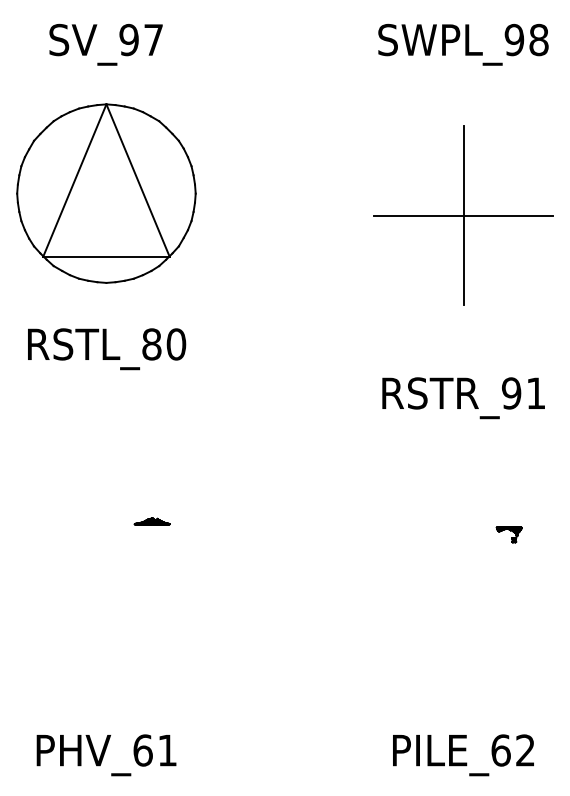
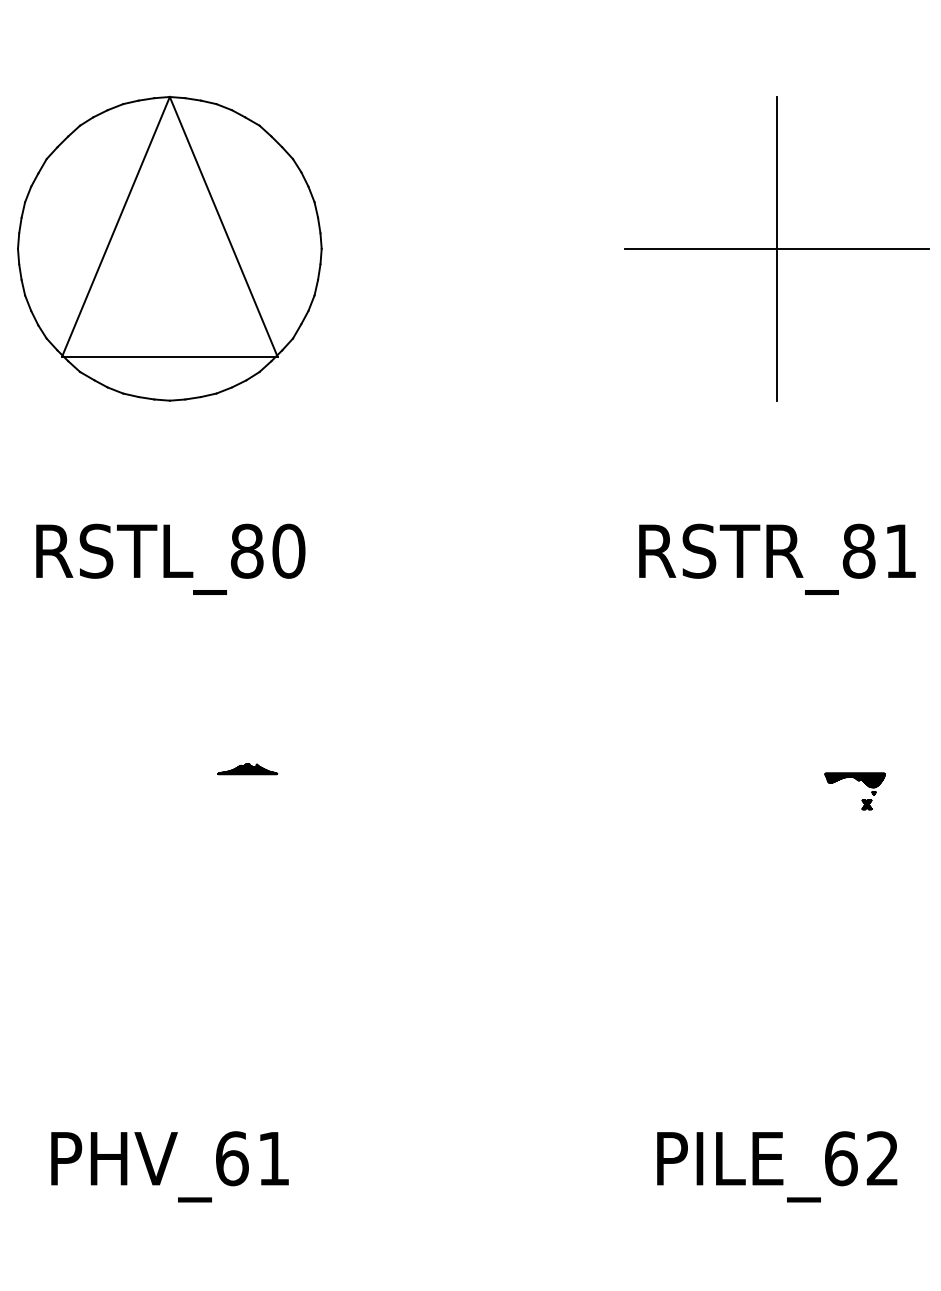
part: (106, 193) -> (169, 248), moved
text: (107, 349) -> (171, 559), moved
text: (511, 393) -> (858, 551), RSTR_91 -> RSTR_81
part: (508, 534) -> (853, 791), size x1.43

